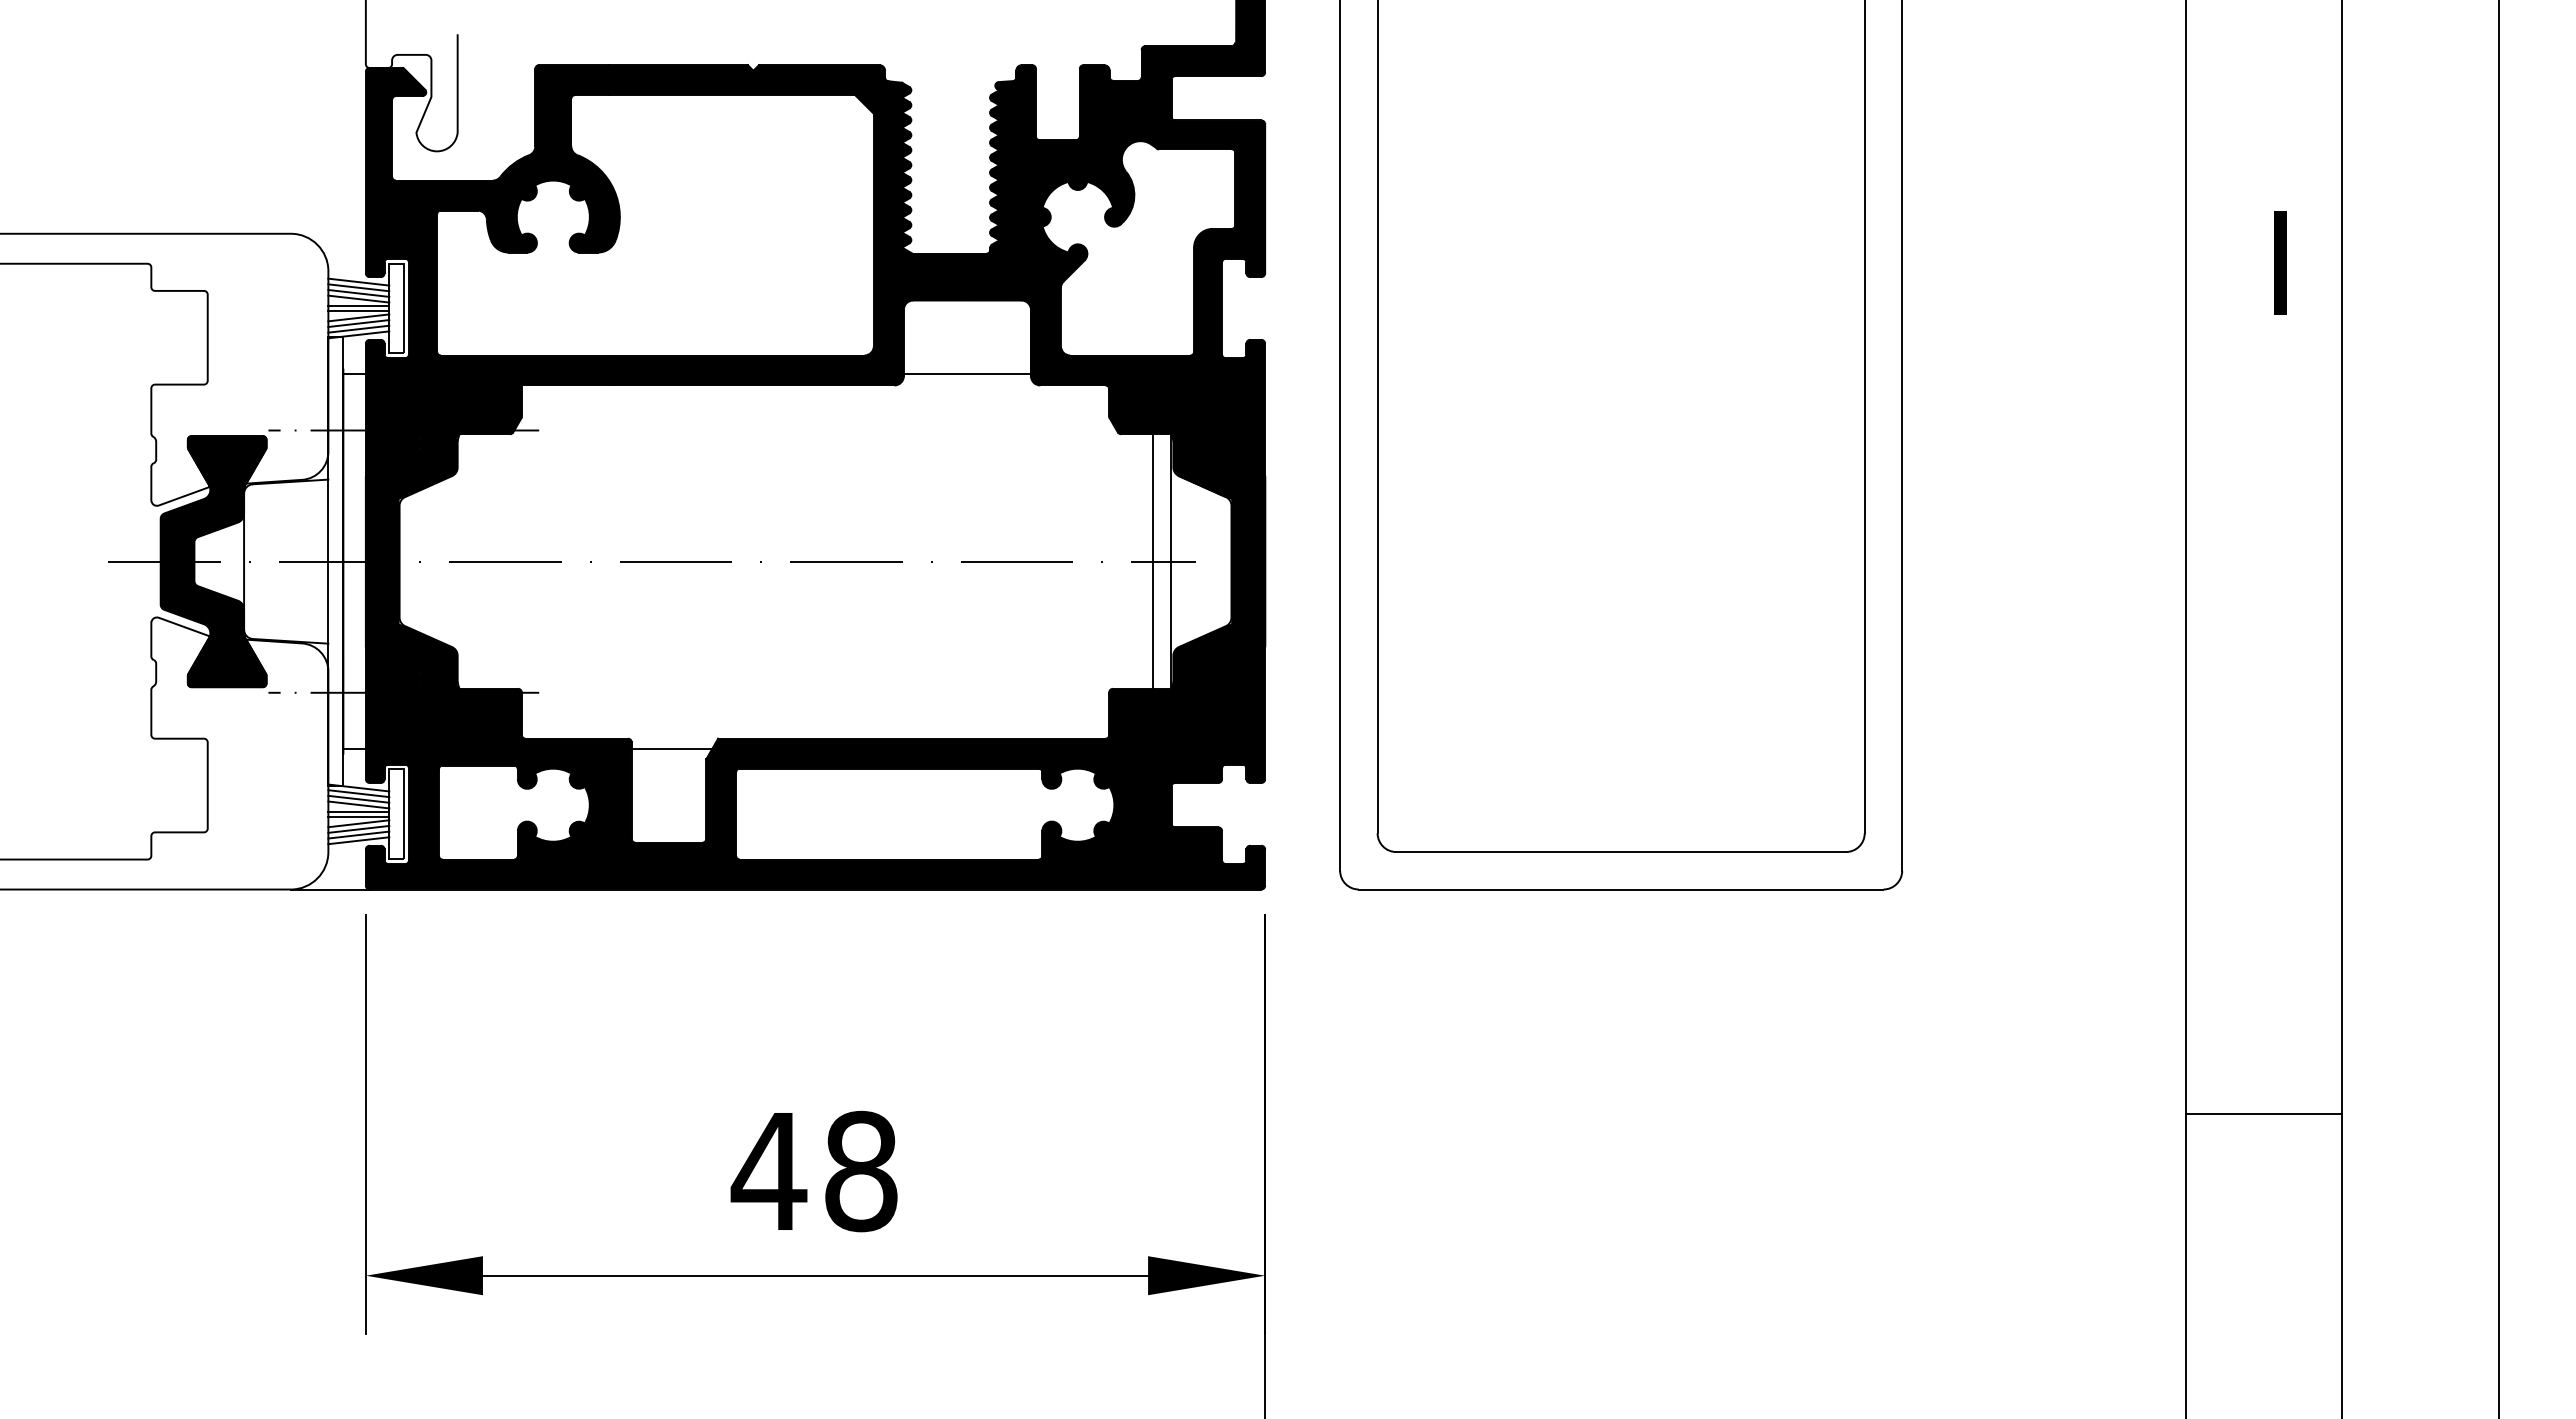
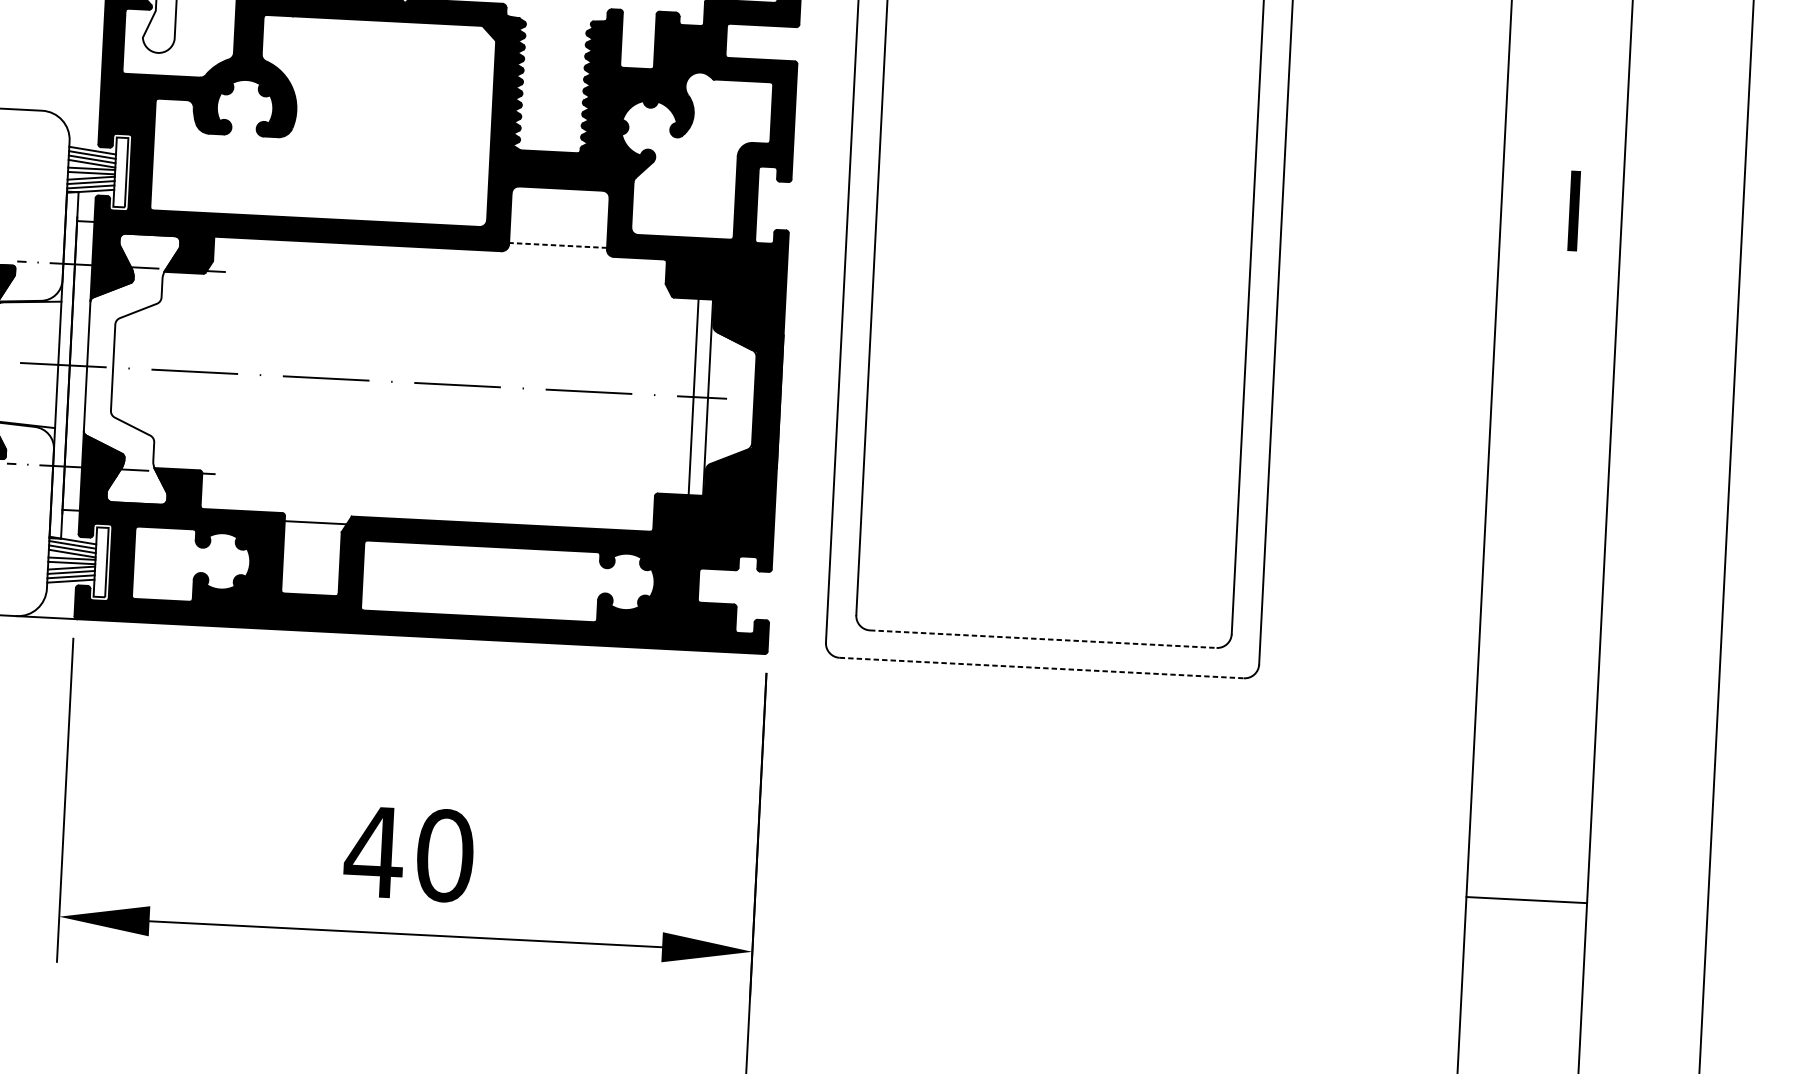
line: (967, 374) -> (558, 245), solid -> dashed
fill: (421, 561) -> (130, 368), removed
line: (1621, 852) -> (1043, 639), solid -> dashed
line: (1621, 889) -> (1042, 668), solid -> dashed
line: (2263, 1114) -> (1526, 900), moved
text: (861, 1171) -> (445, 855), 48 -> 40

